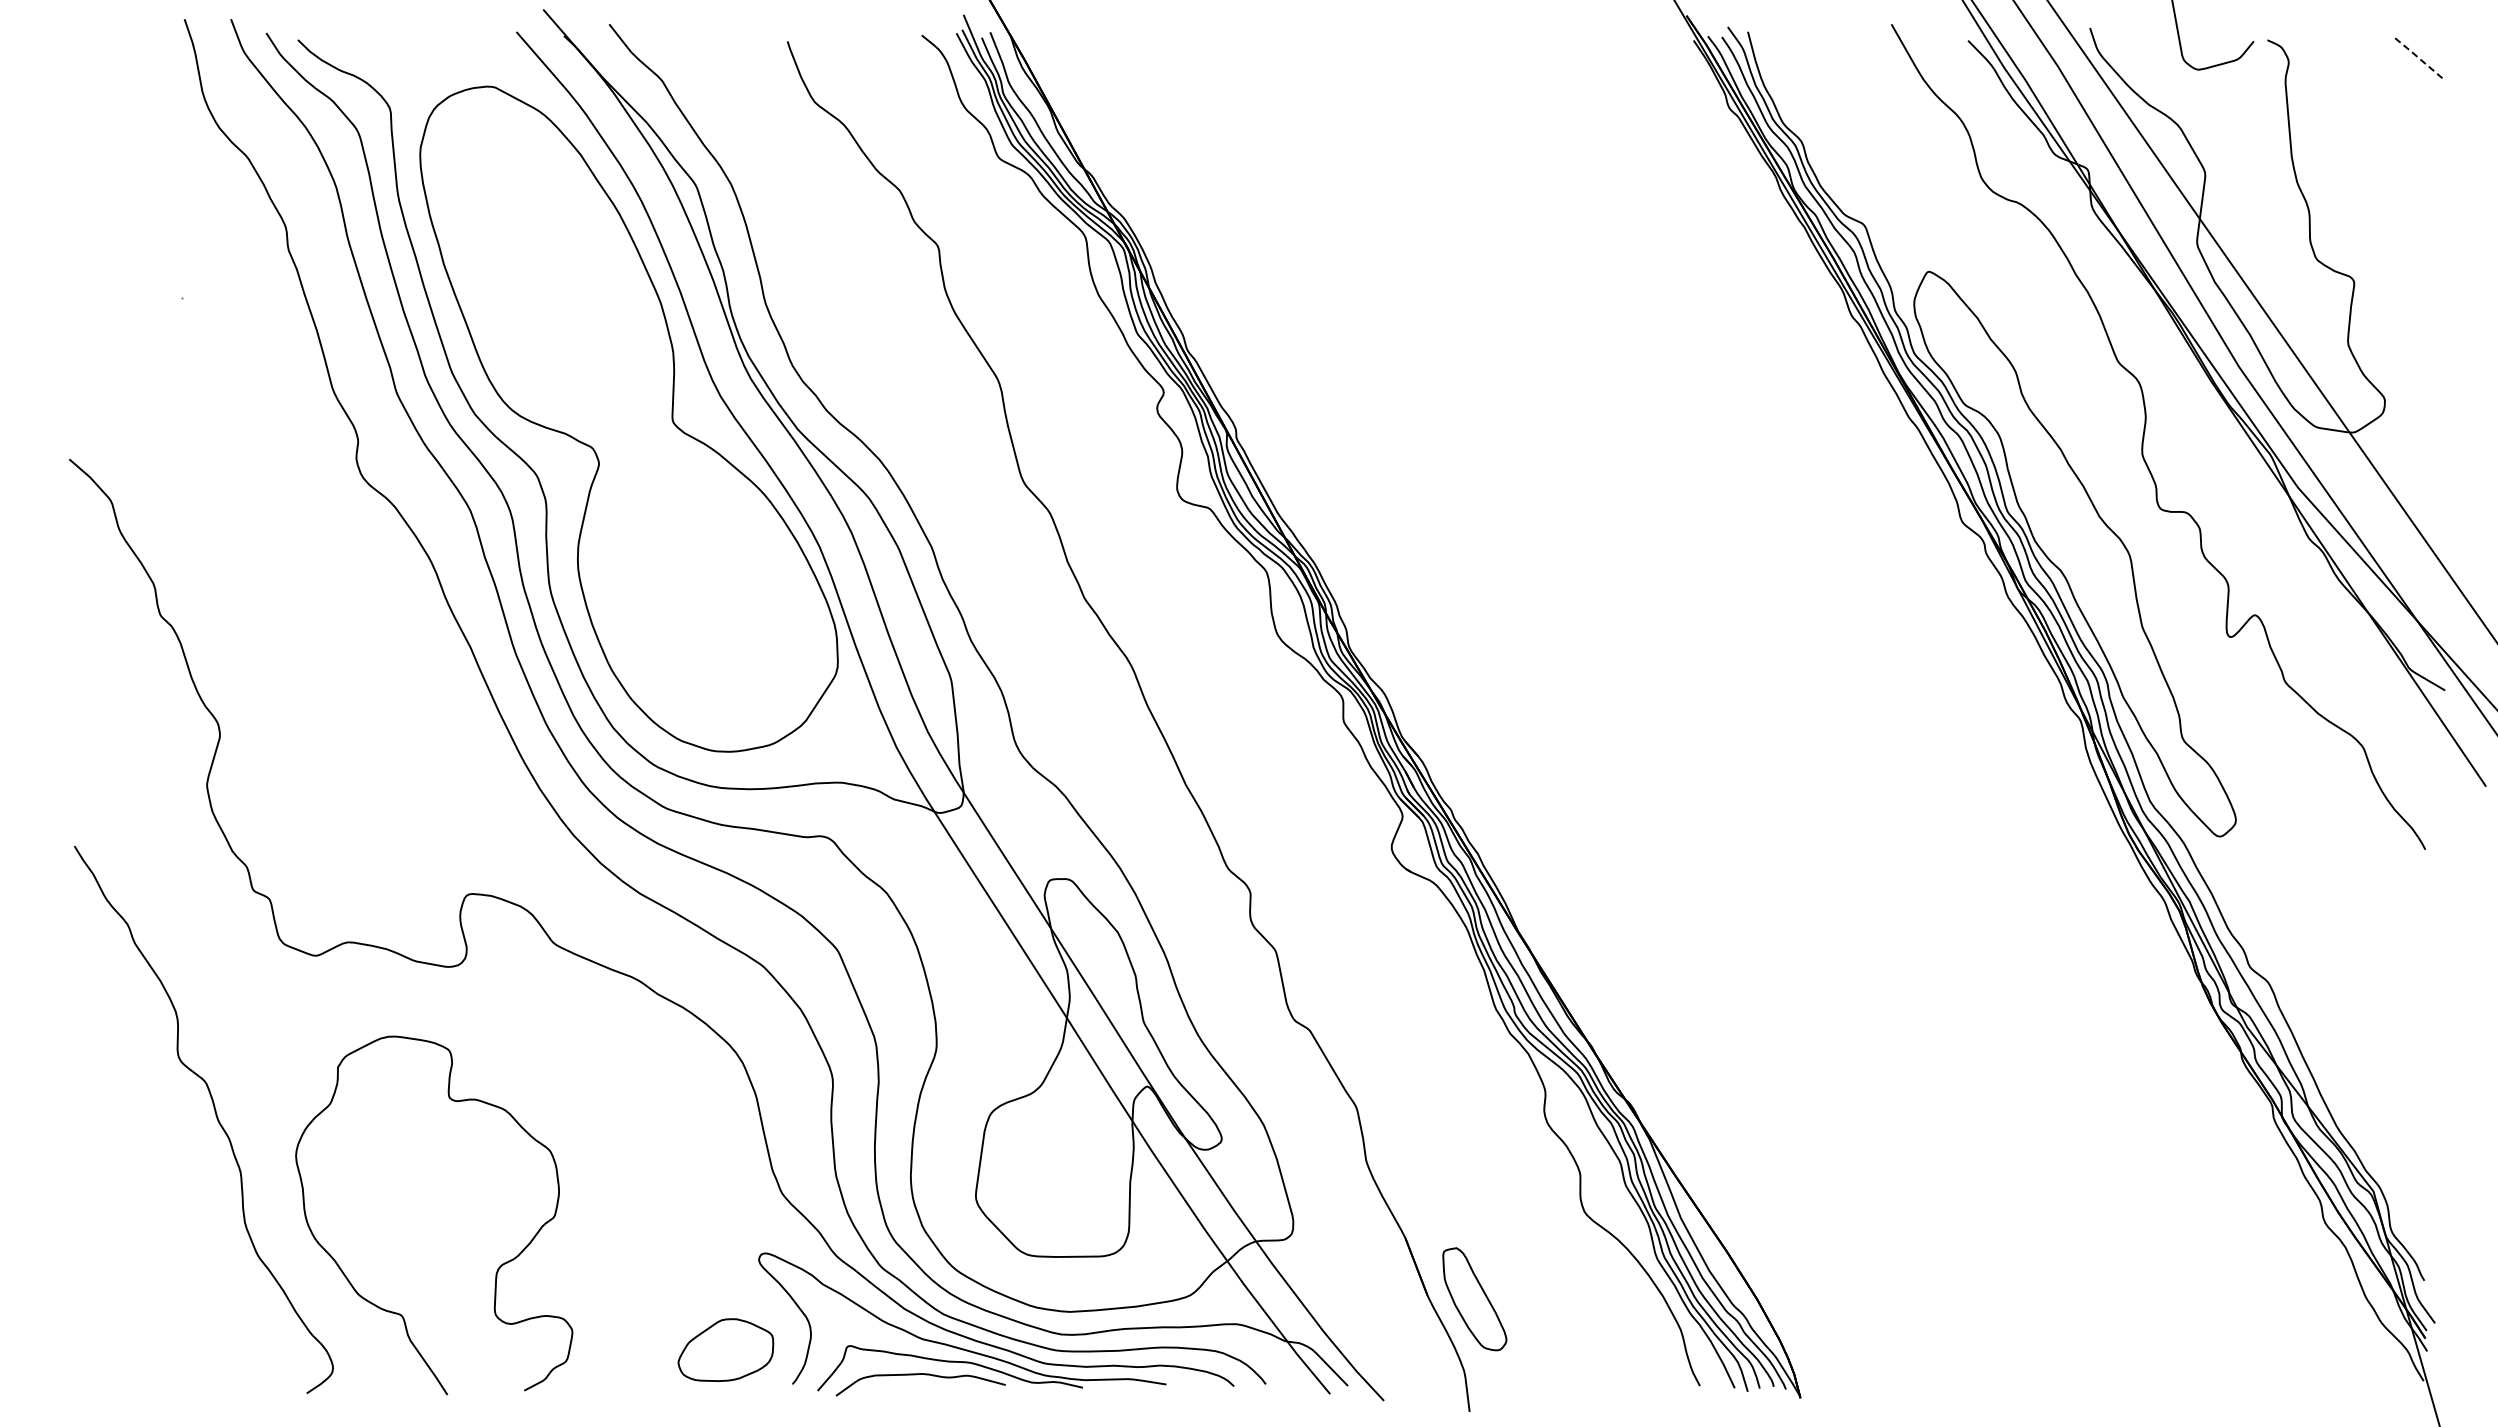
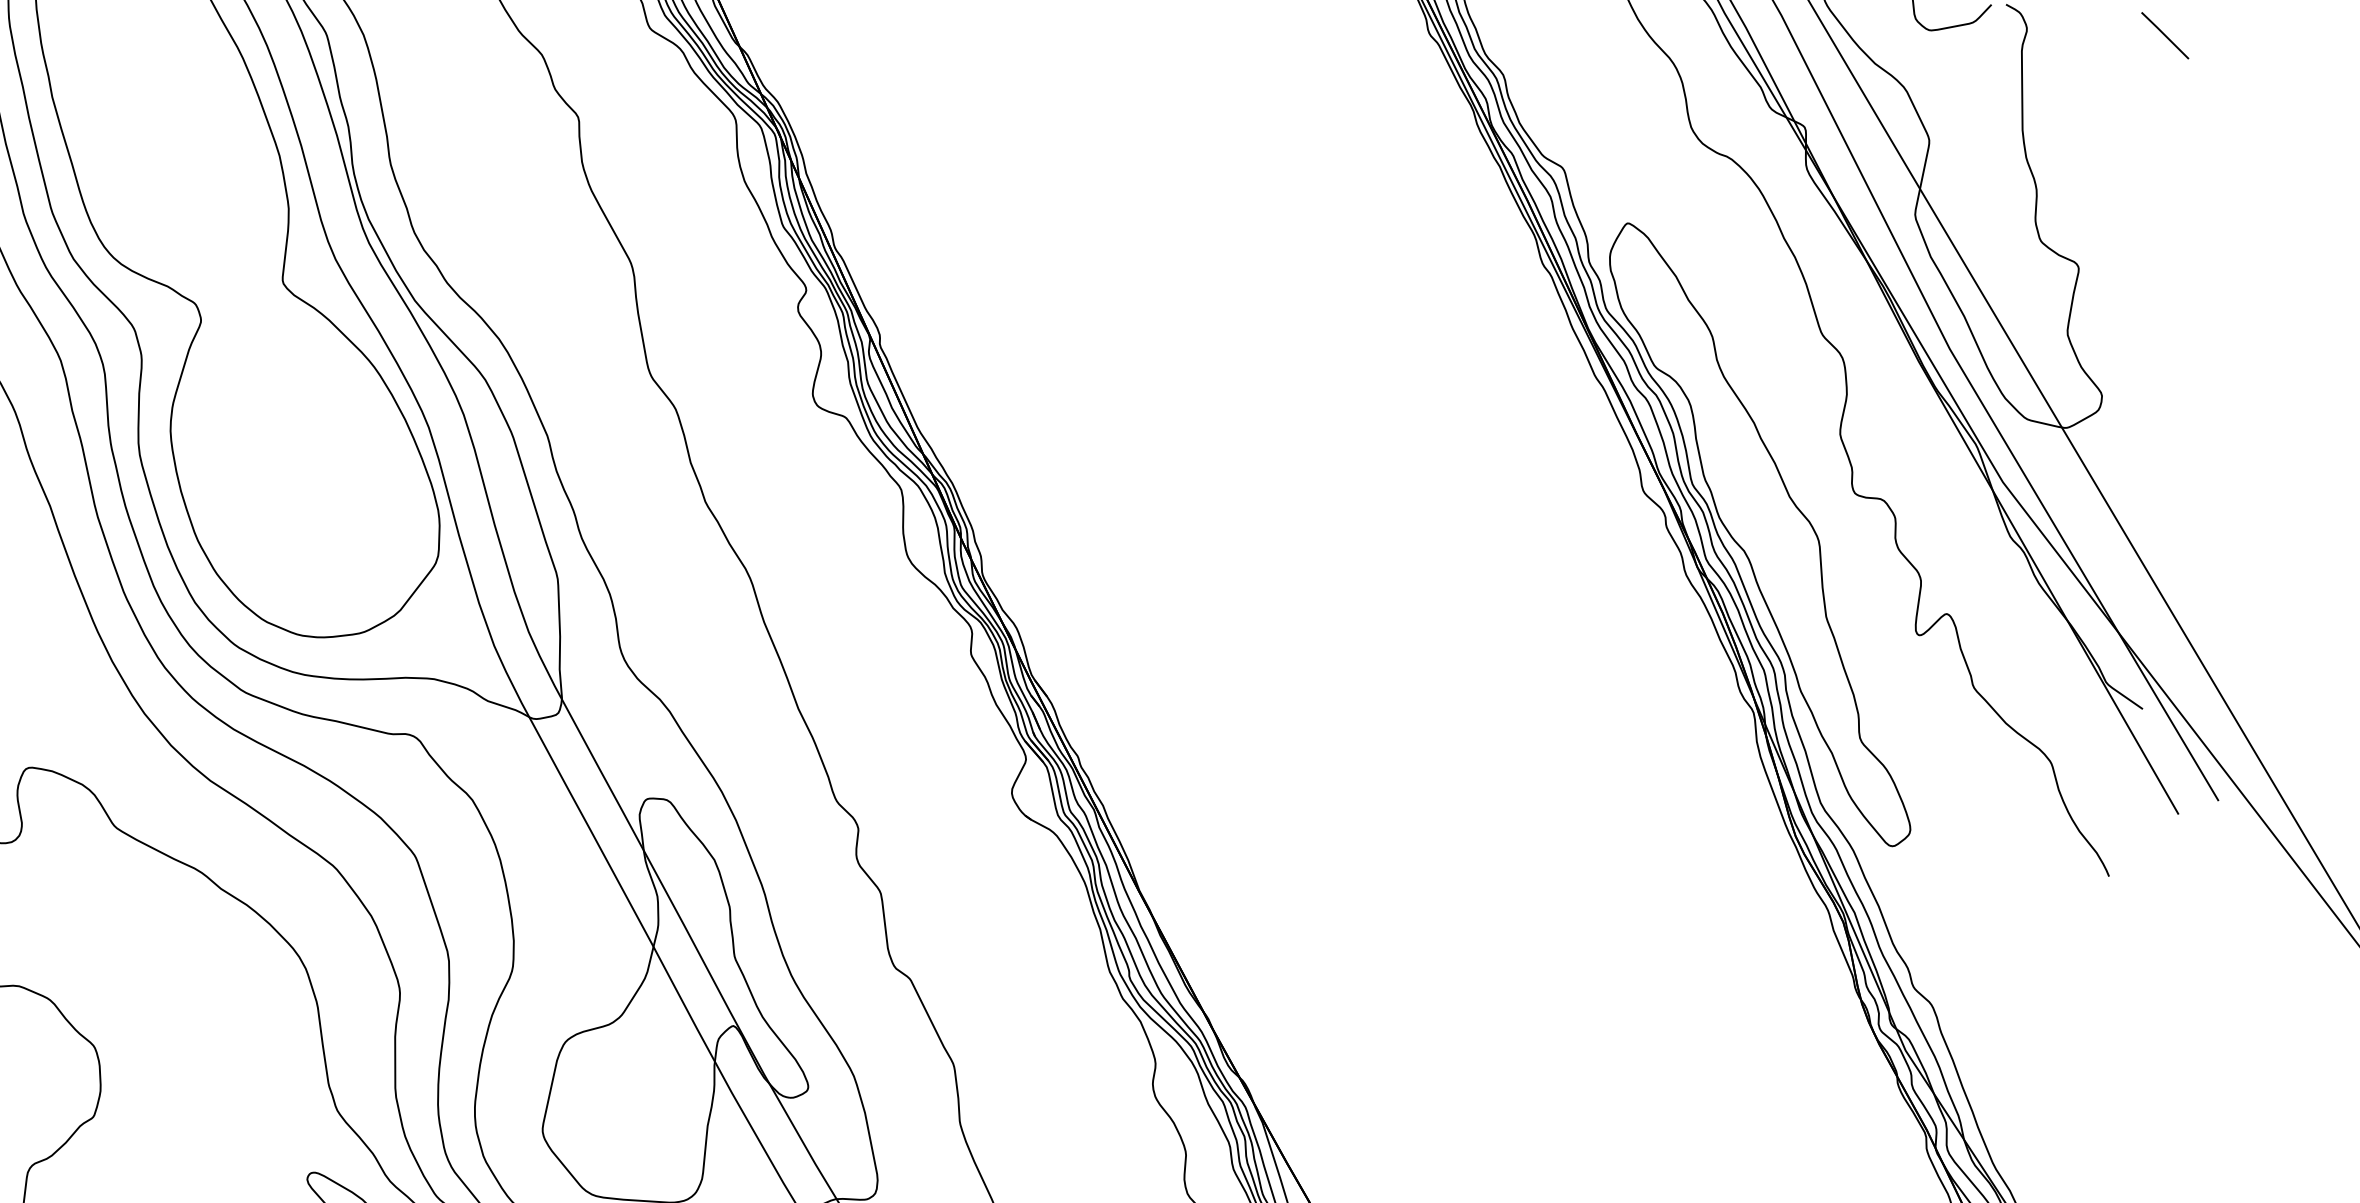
line: (2418, 57) -> (2165, 35), dashed -> solid

